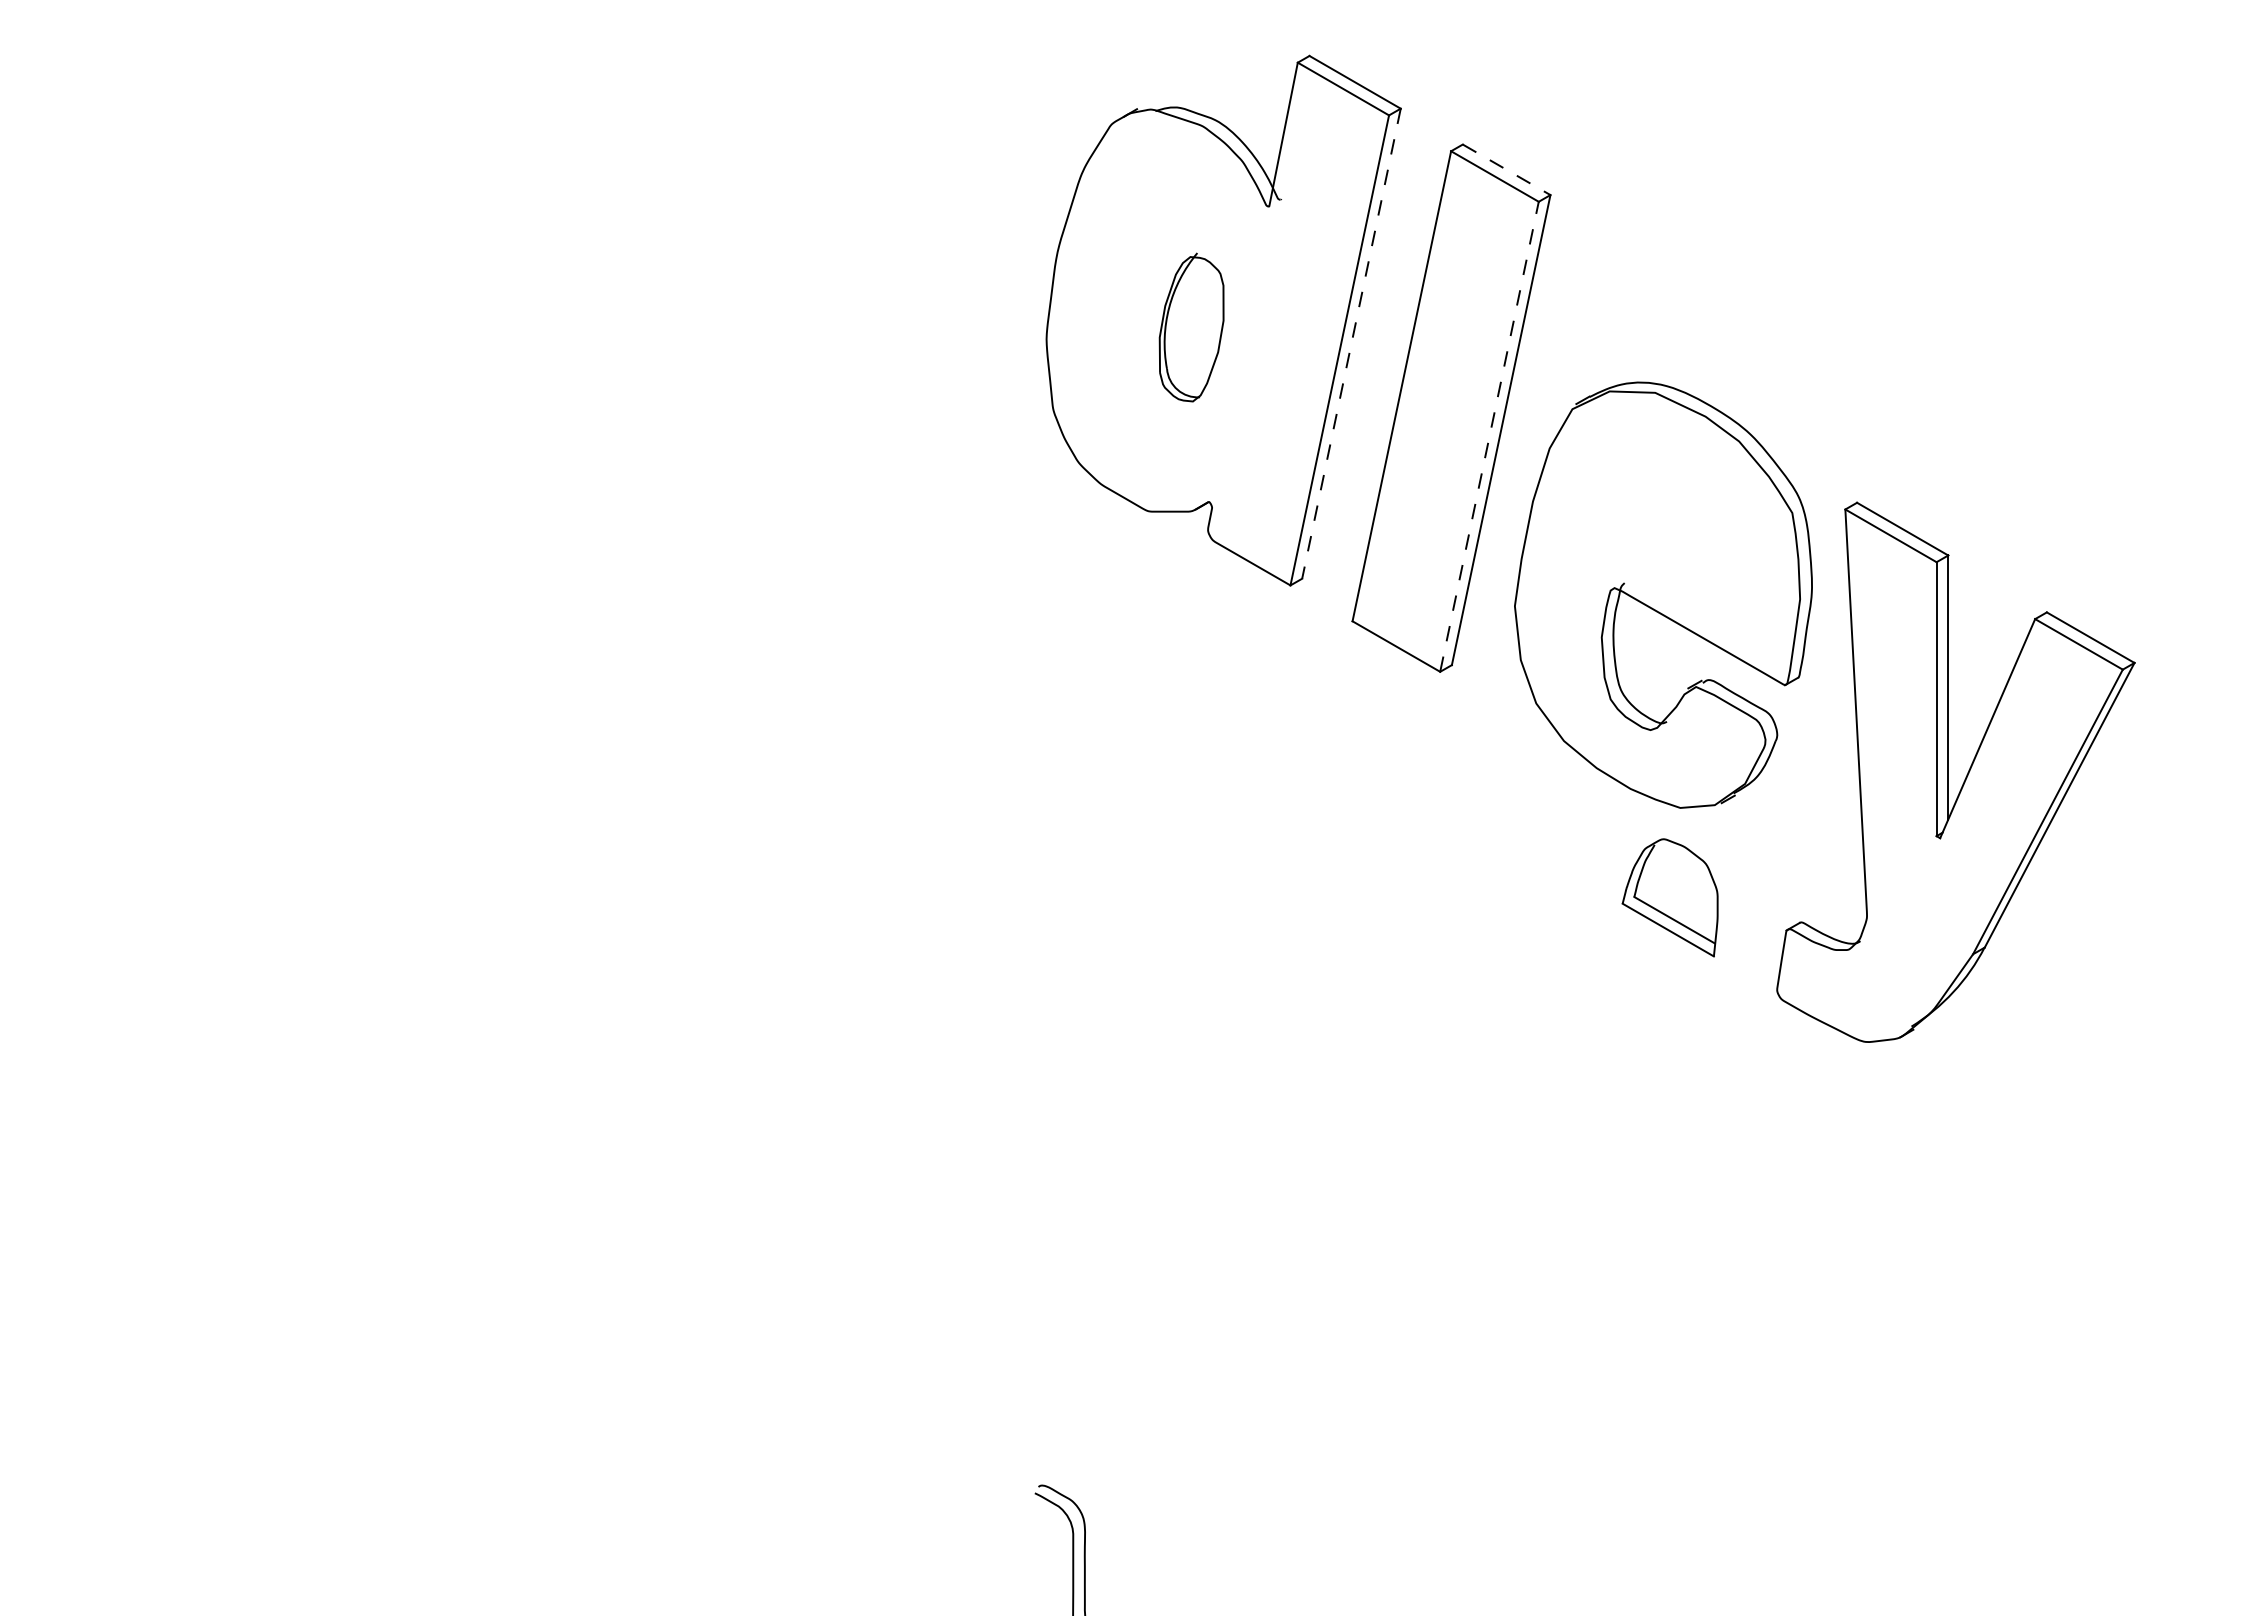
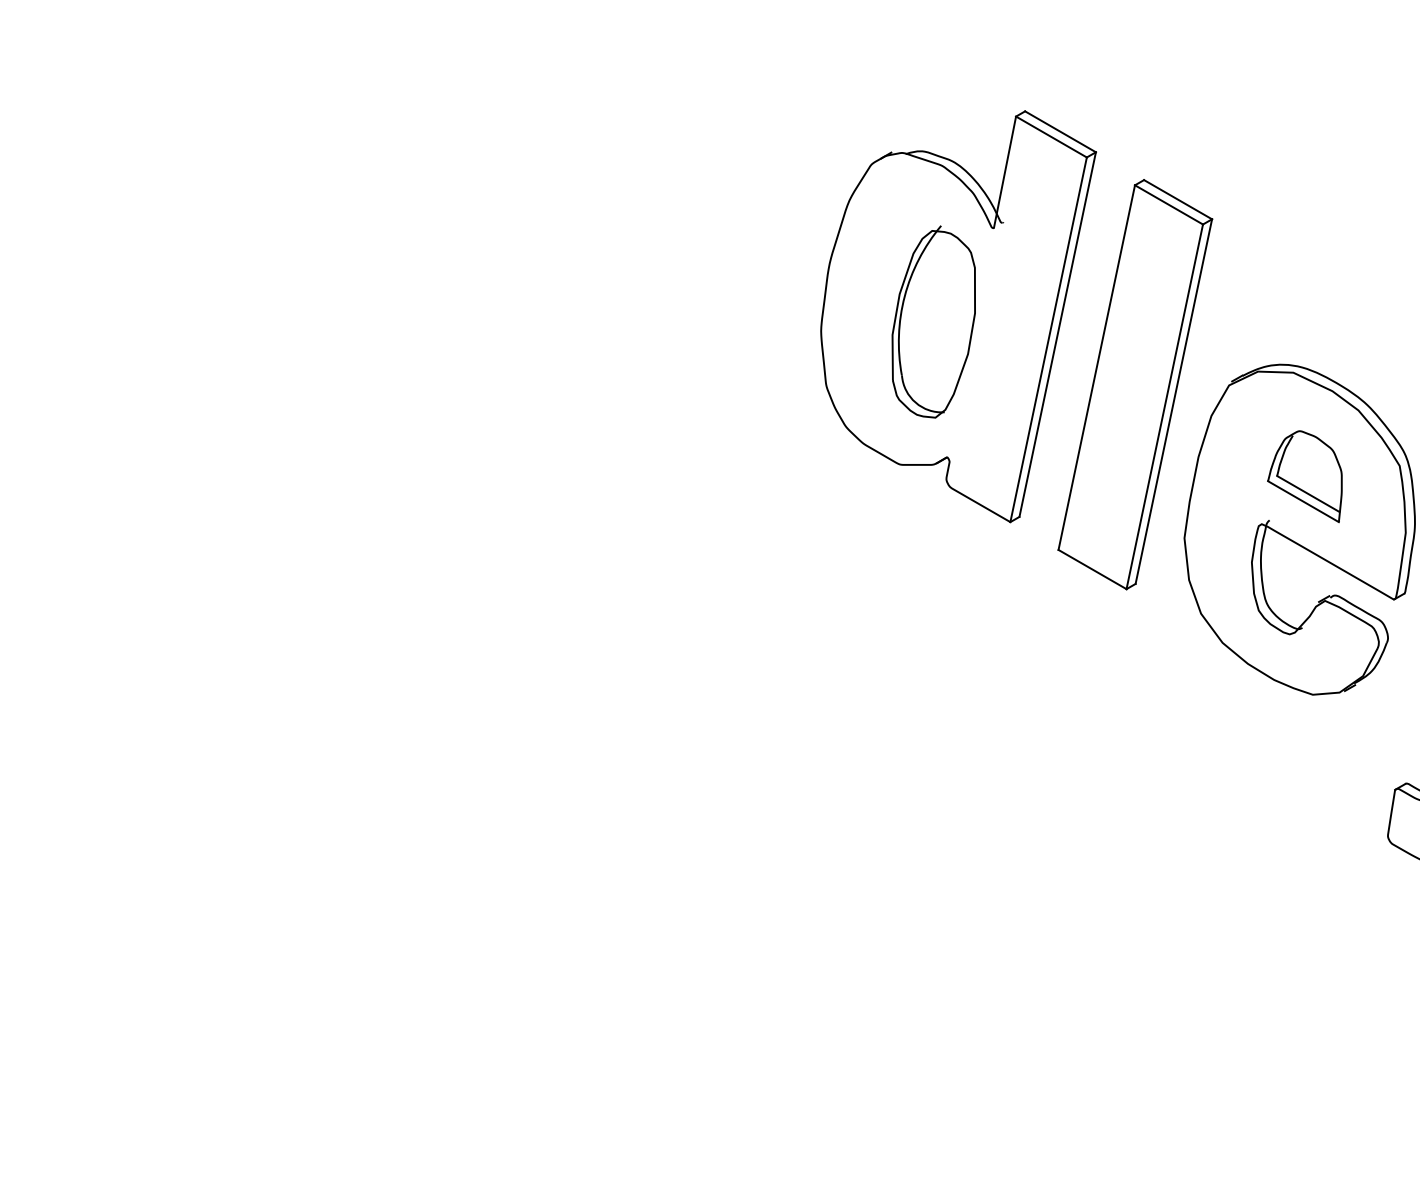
line: (1506, 169) -> (1177, 199), dashed -> solid
part: (1191, 327) -> (933, 322), size x1.67
line: (1351, 344) -> (1057, 335), dashed -> solid
line: (1489, 436) -> (1164, 406), dashed -> solid
part: (1669, 897) -> (1304, 476), moved

